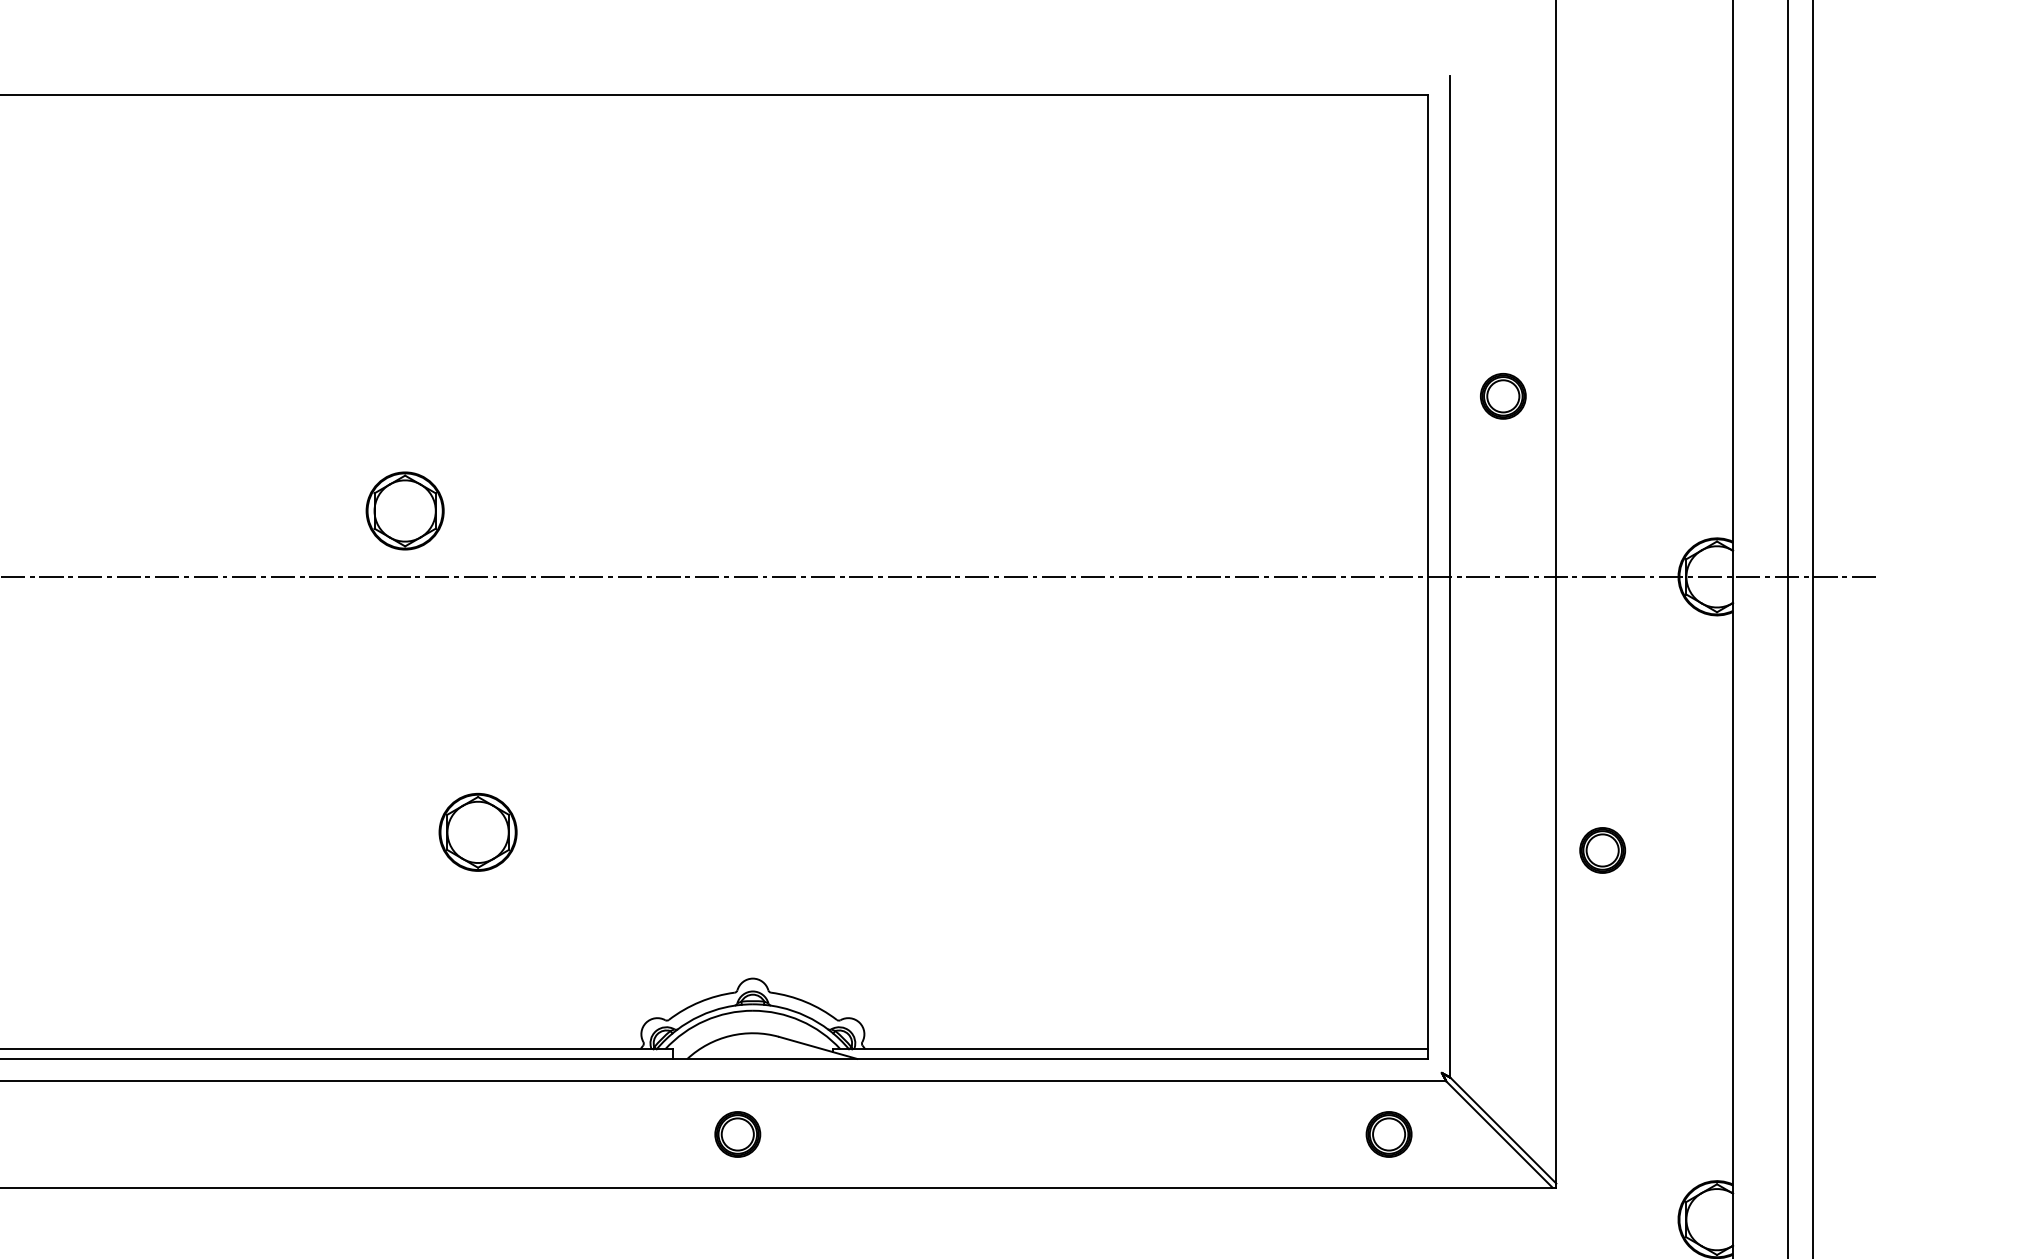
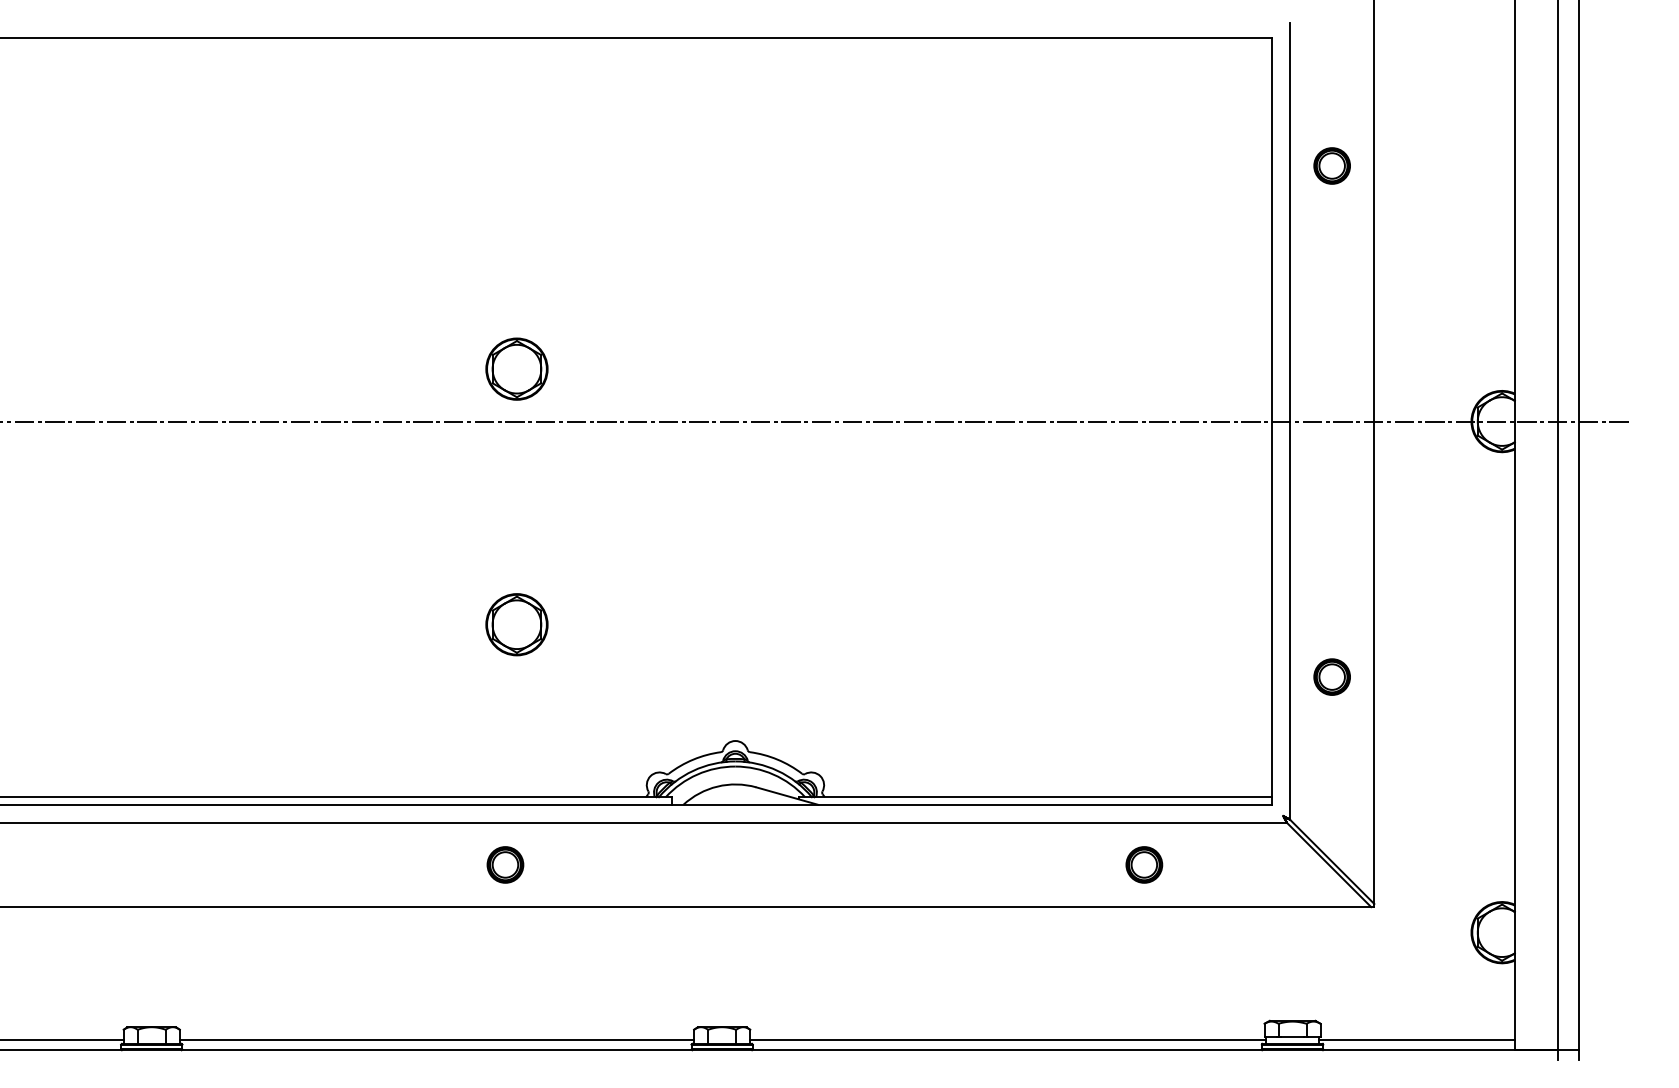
part: (1502, 395) -> (1331, 165), moved
part: (404, 510) -> (516, 368), moved
part: (1601, 849) -> (1331, 676), moved
part: (737, 1133) -> (505, 864), moved
part: (1389, 1133) -> (1144, 864), moved

